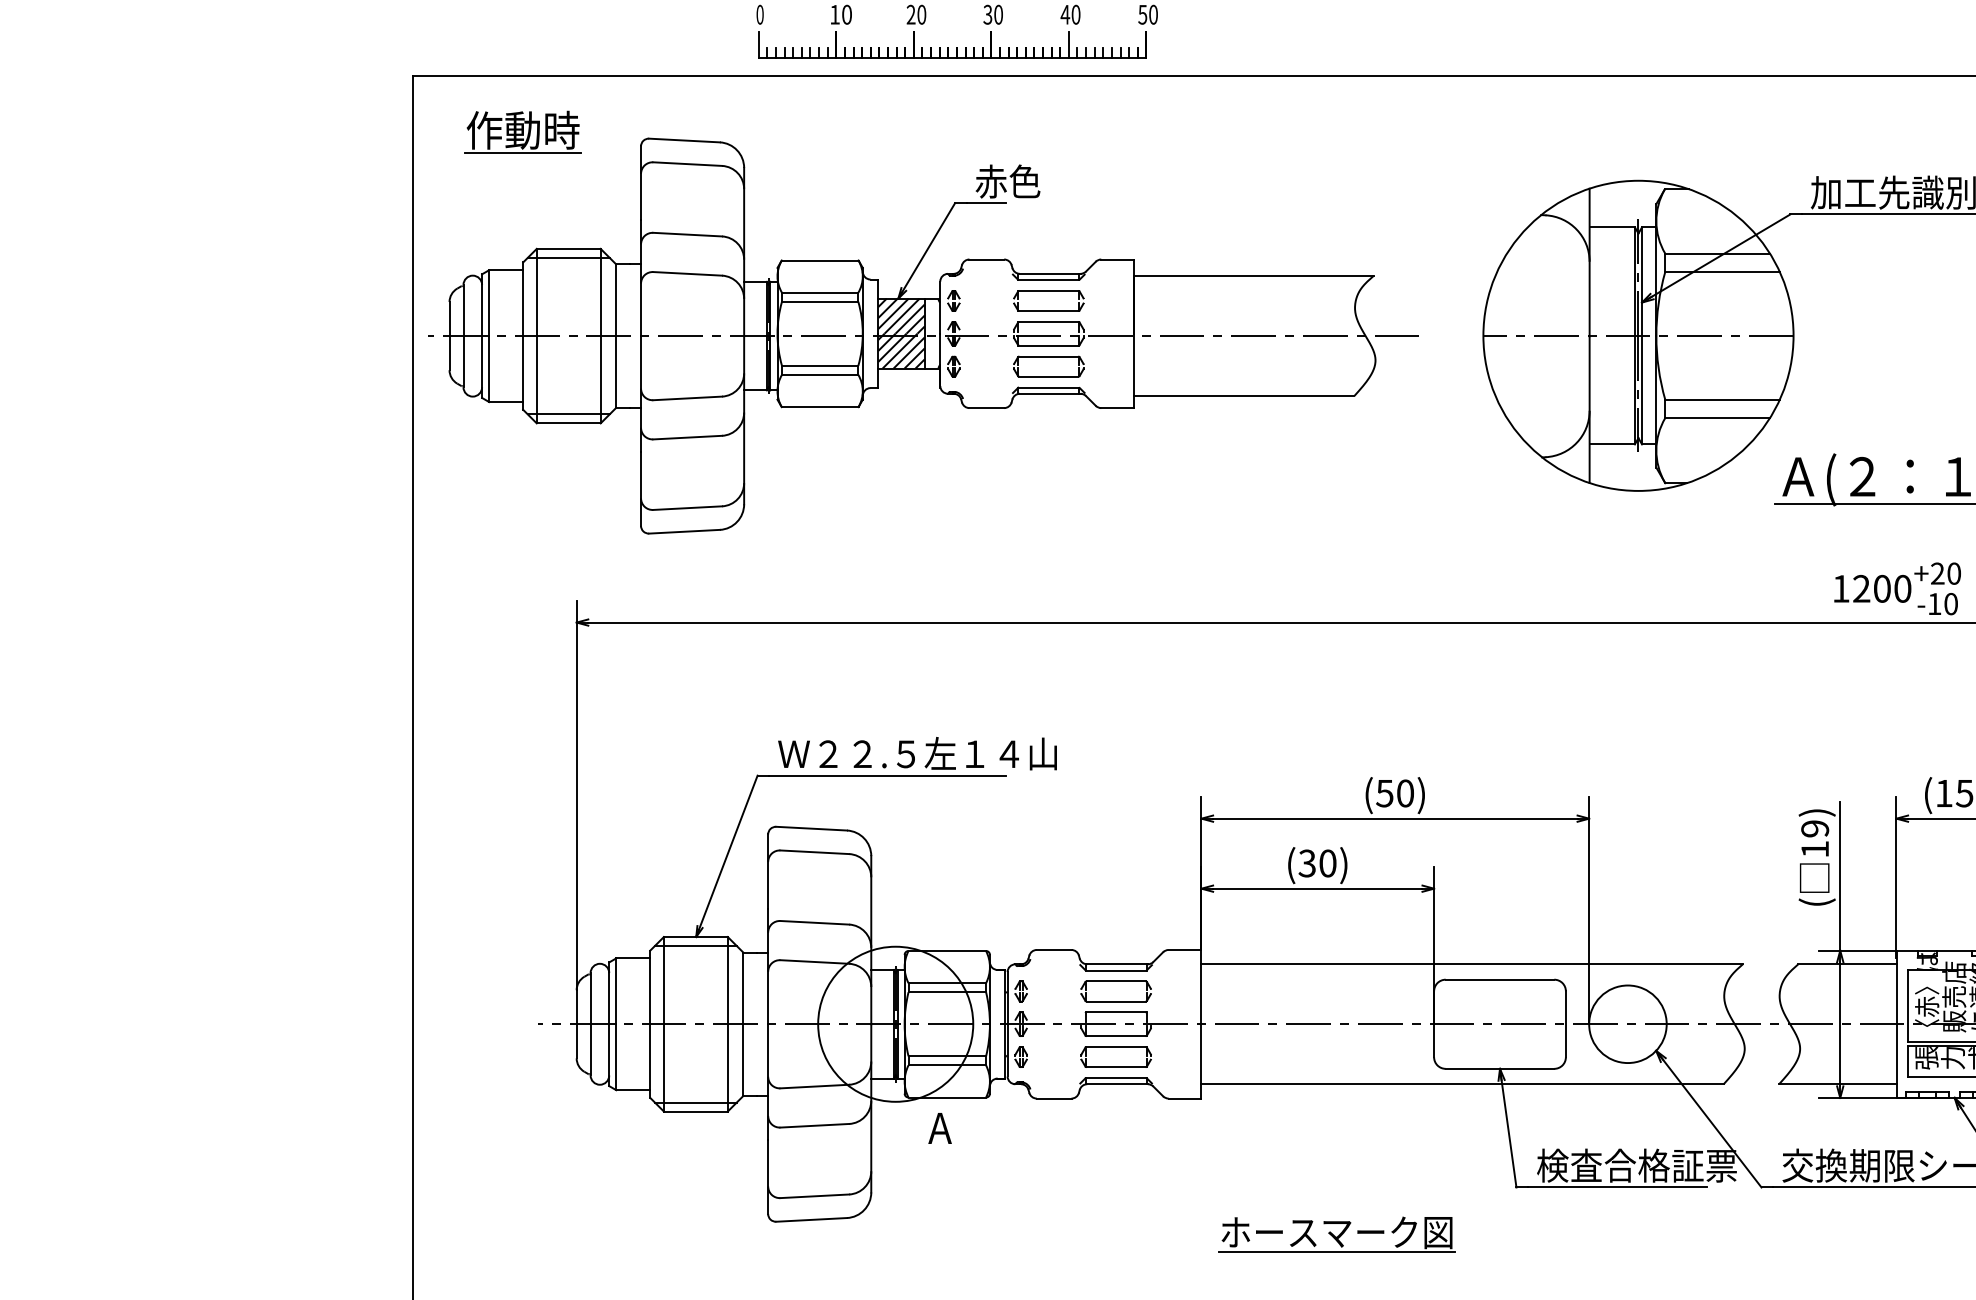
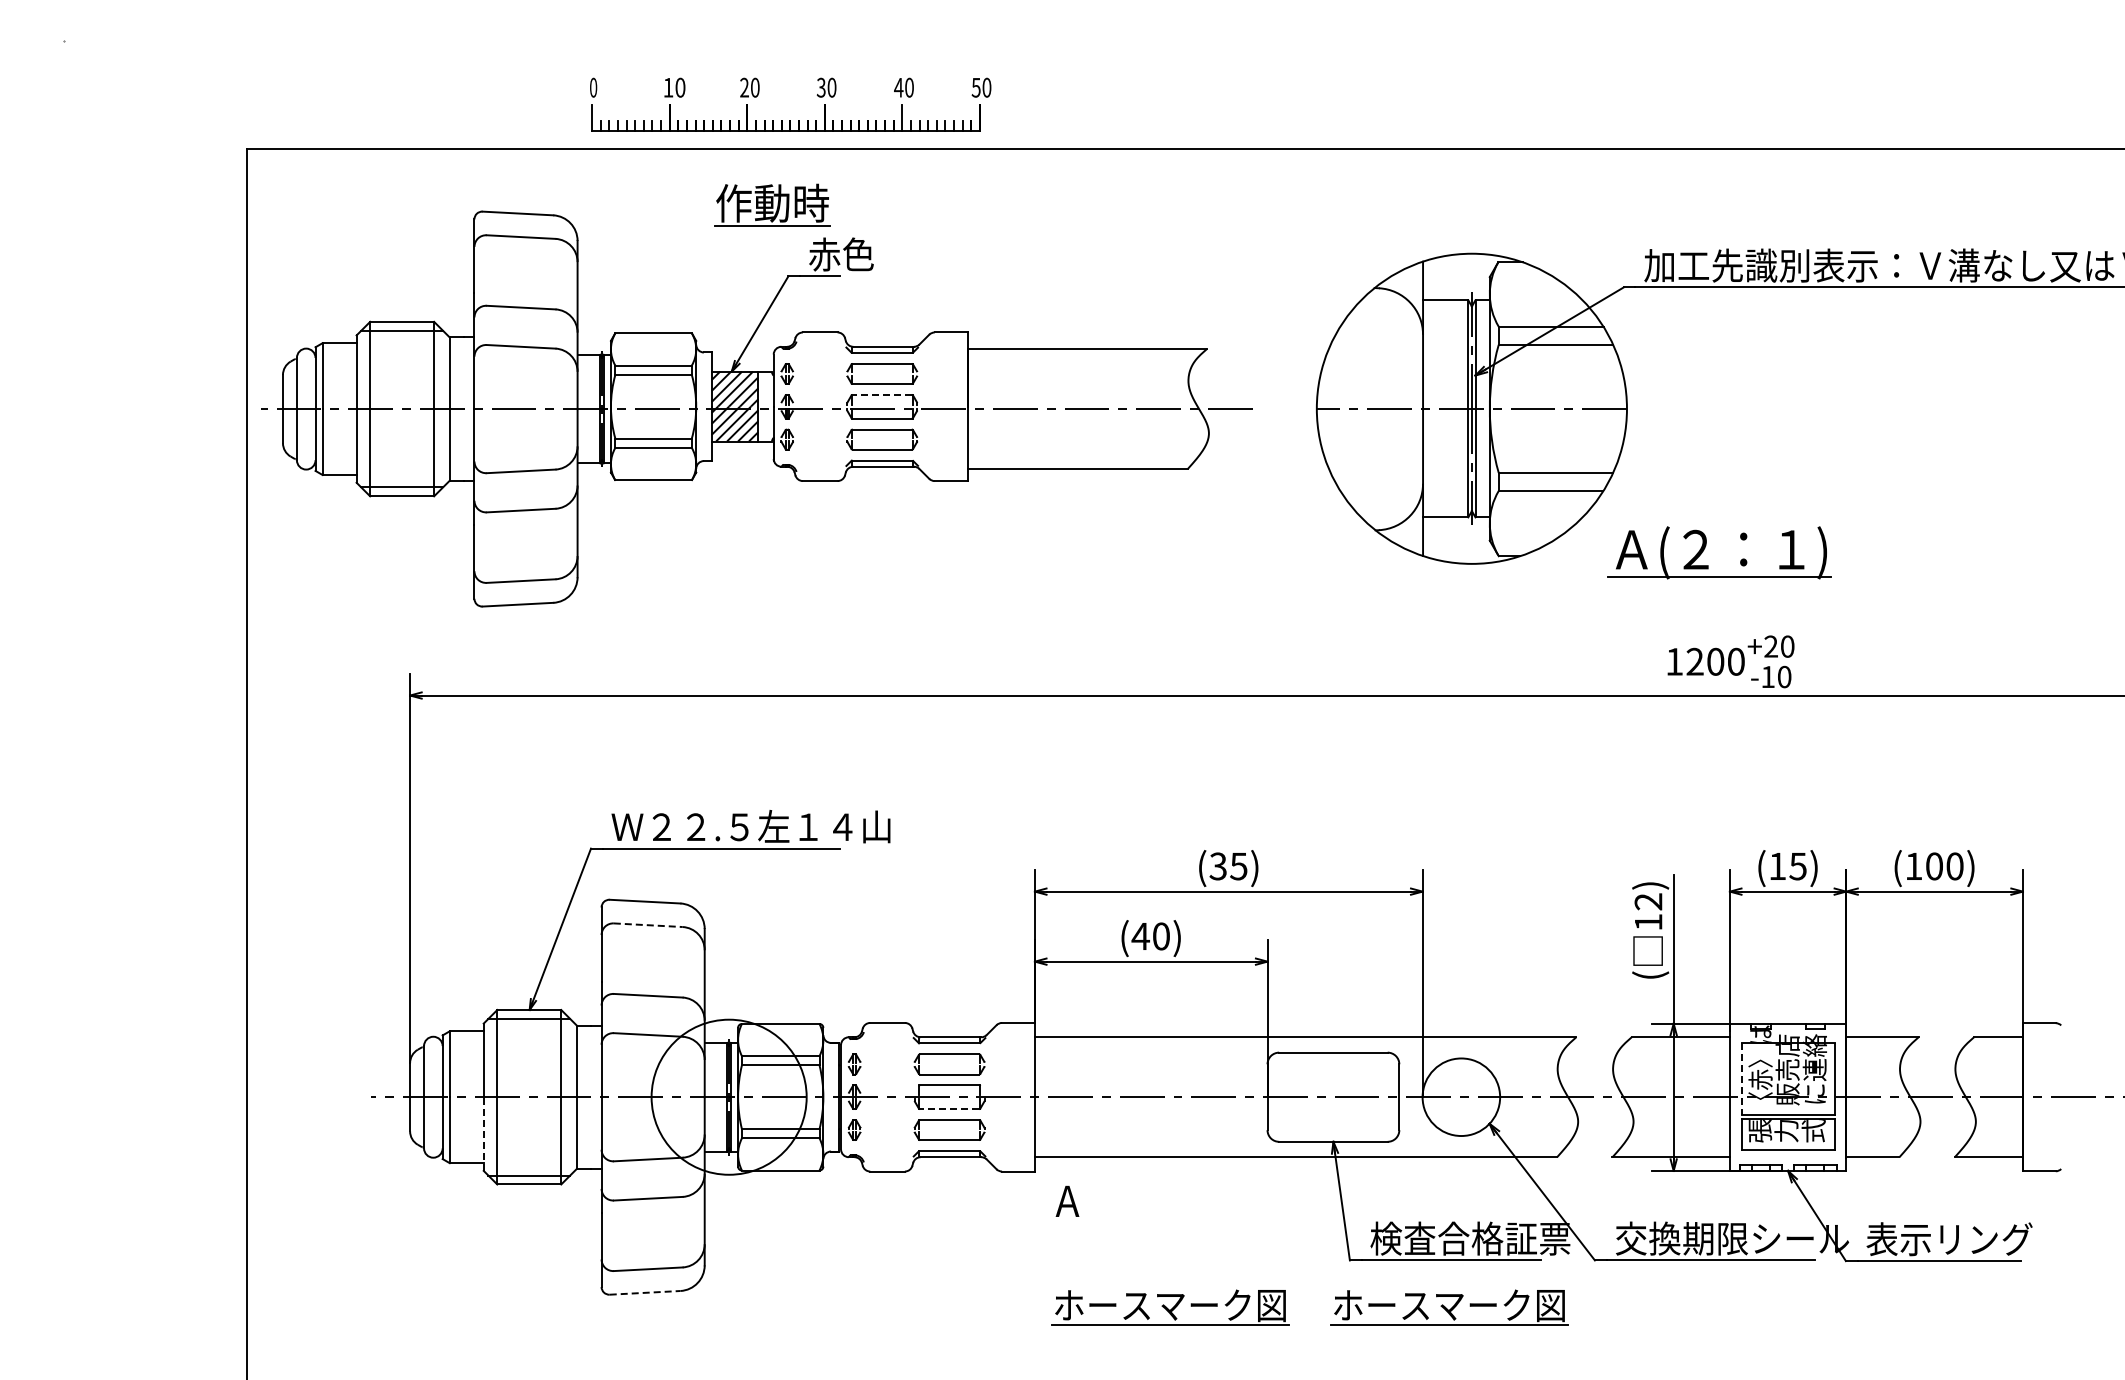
part: (523, 131) -> (772, 204), moved
line: (1049, 321) -> (882, 394), solid -> dashed
text: (1395, 793) -> (1228, 866), (50) -> (35)
text: (1815, 828) -> (1648, 901), 19) -> 12)
line: (815, 852) -> (648, 925), solid -> dashed
text: (1307, 863) -> (1140, 936), (30) -> (40)
line: (1908, 1006) -> (1741, 1079), solid -> dashed
line: (1116, 1036) -> (949, 1109), solid -> dashed
line: (650, 1061) -> (483, 1134), solid -> dashed
text: (940, 1127) -> (1067, 1200), moved
line: (812, 1219) -> (645, 1292), solid -> dashed
part: (1616, 1234) -> (1449, 1307), added

